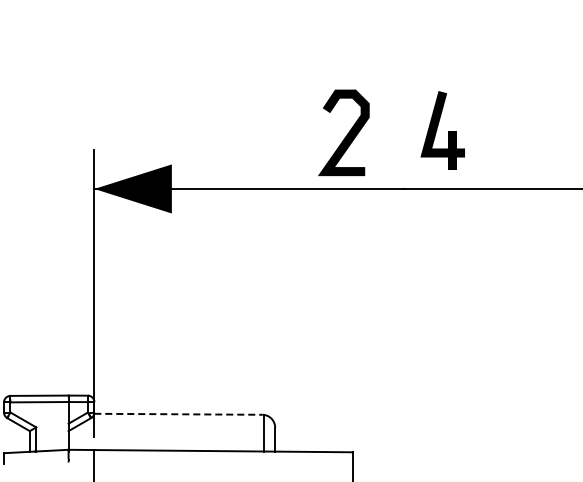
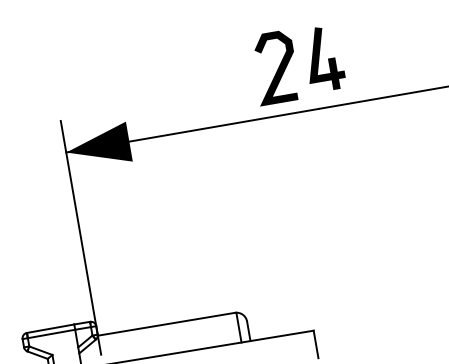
part: (442, 130) -> (323, 59), moved
curve: (346, 134) -> (277, 68), moved
line: (178, 414) -> (166, 324), dashed -> solid

